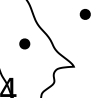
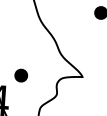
part: (24, 43) -> (20, 75), moved

